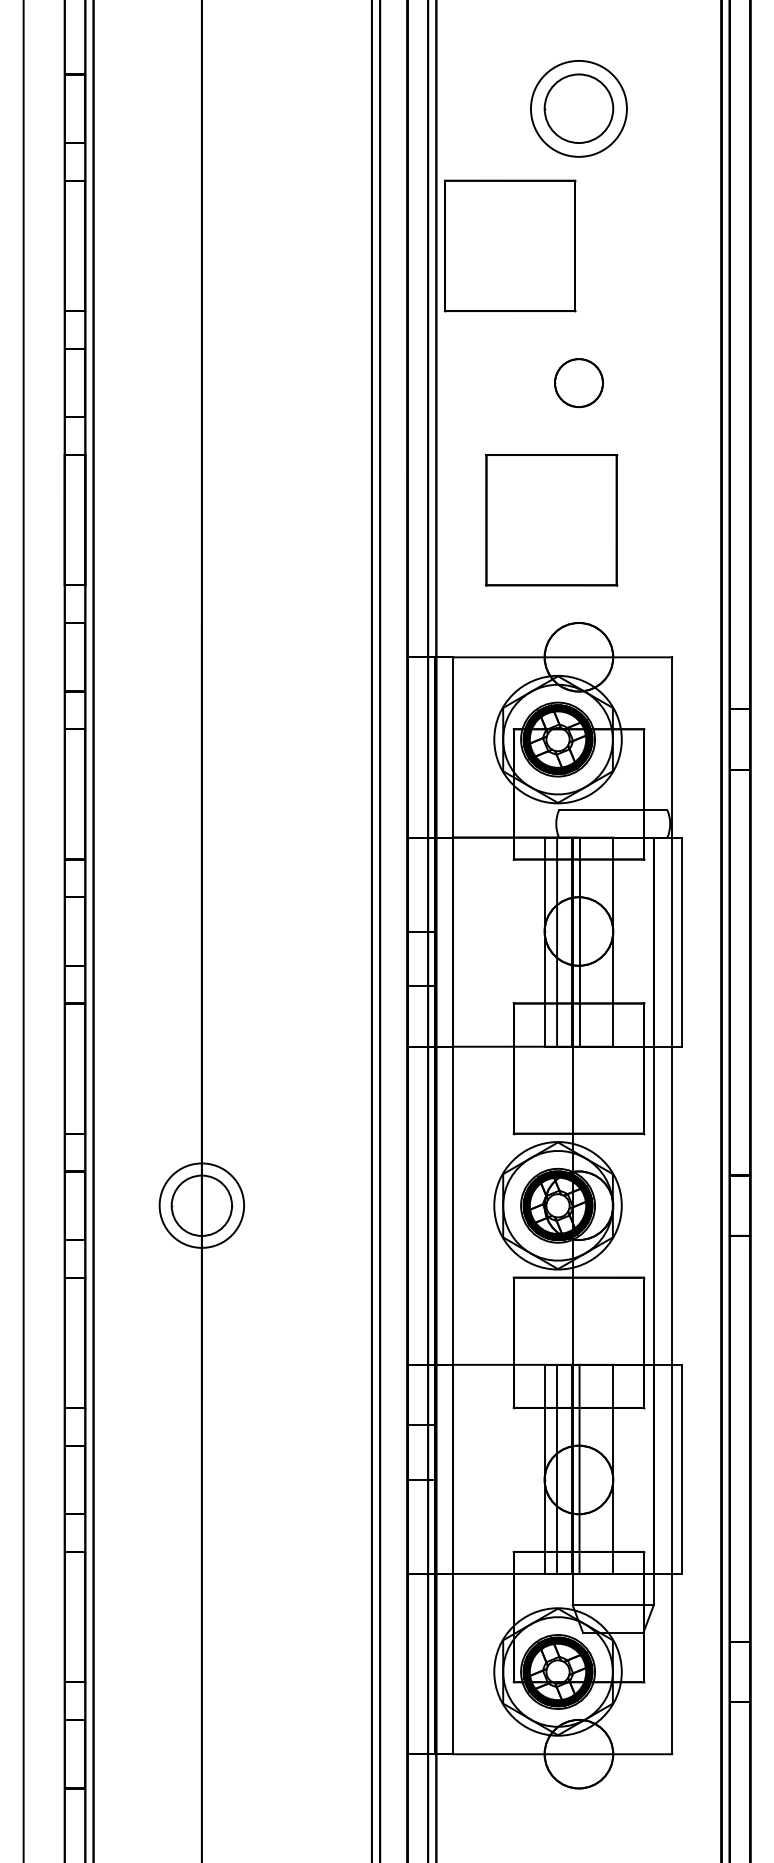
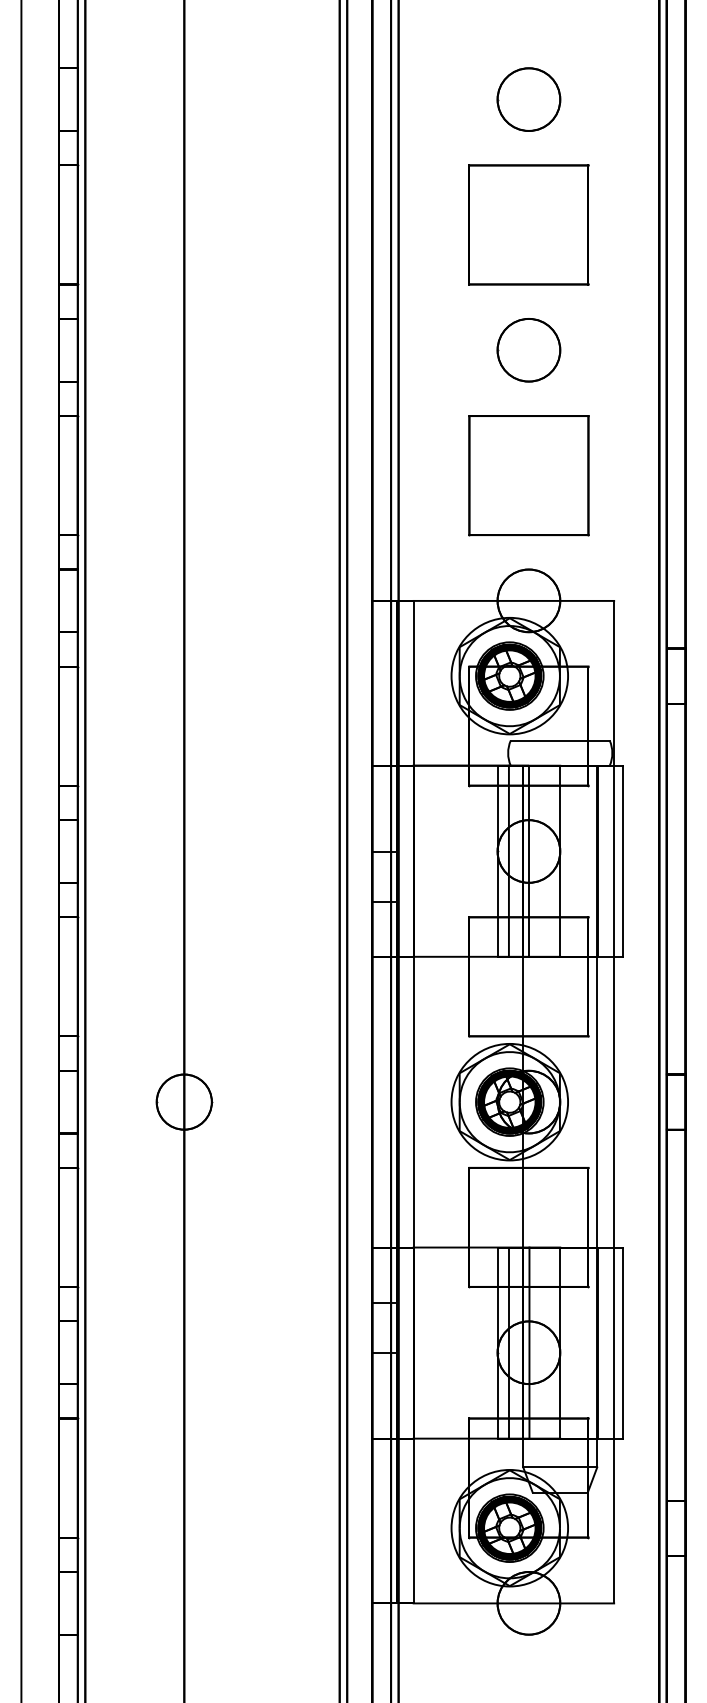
circle: (578, 108) -> (528, 99), size x0.71
part: (509, 245) -> (528, 224), moved
part: (578, 383) -> (528, 350), size x1.43
part: (551, 520) -> (528, 475), moved
circle: (200, 1205) -> (183, 1101), size x0.71

